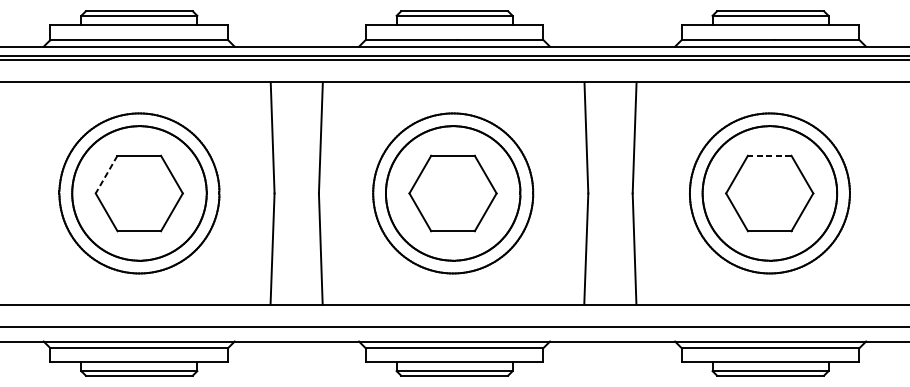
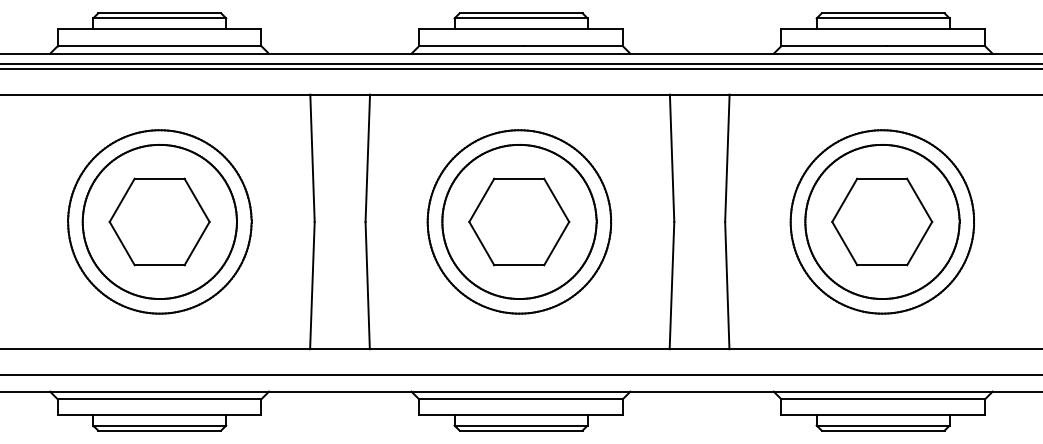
line: (769, 155) -> (882, 178), dashed -> solid
line: (106, 174) -> (122, 200), dashed -> solid

